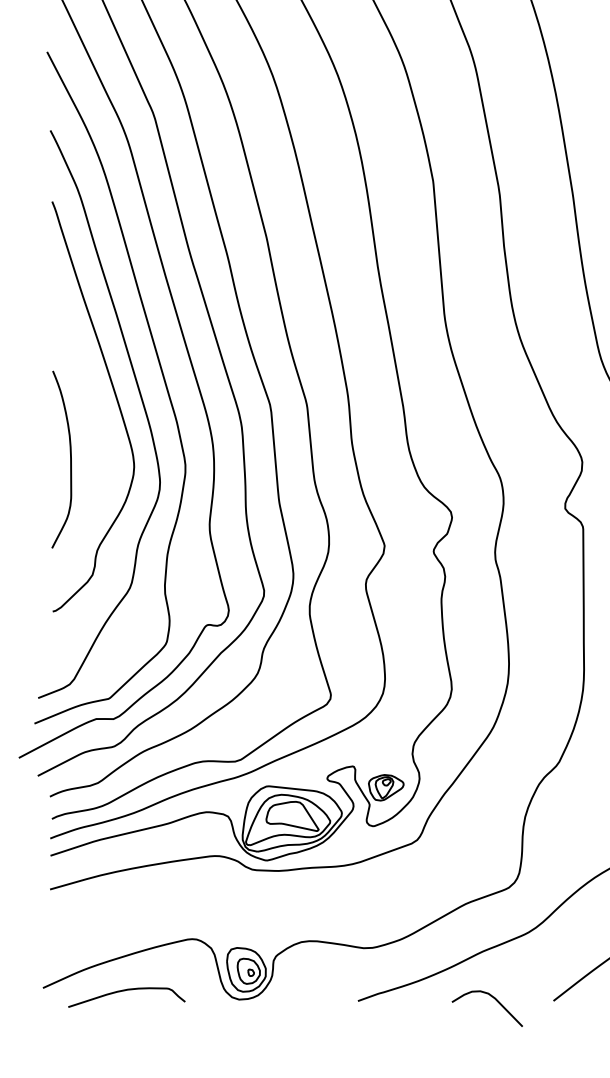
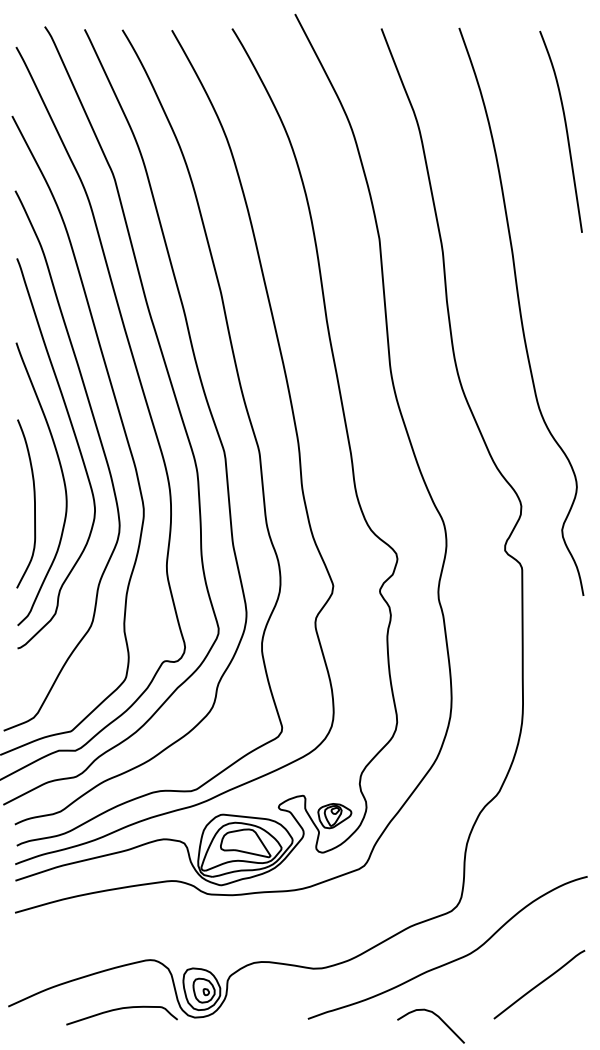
curve: (99, 432) -> (62, 478), added
curve: (126, 991) -> (121, 1009), moved

